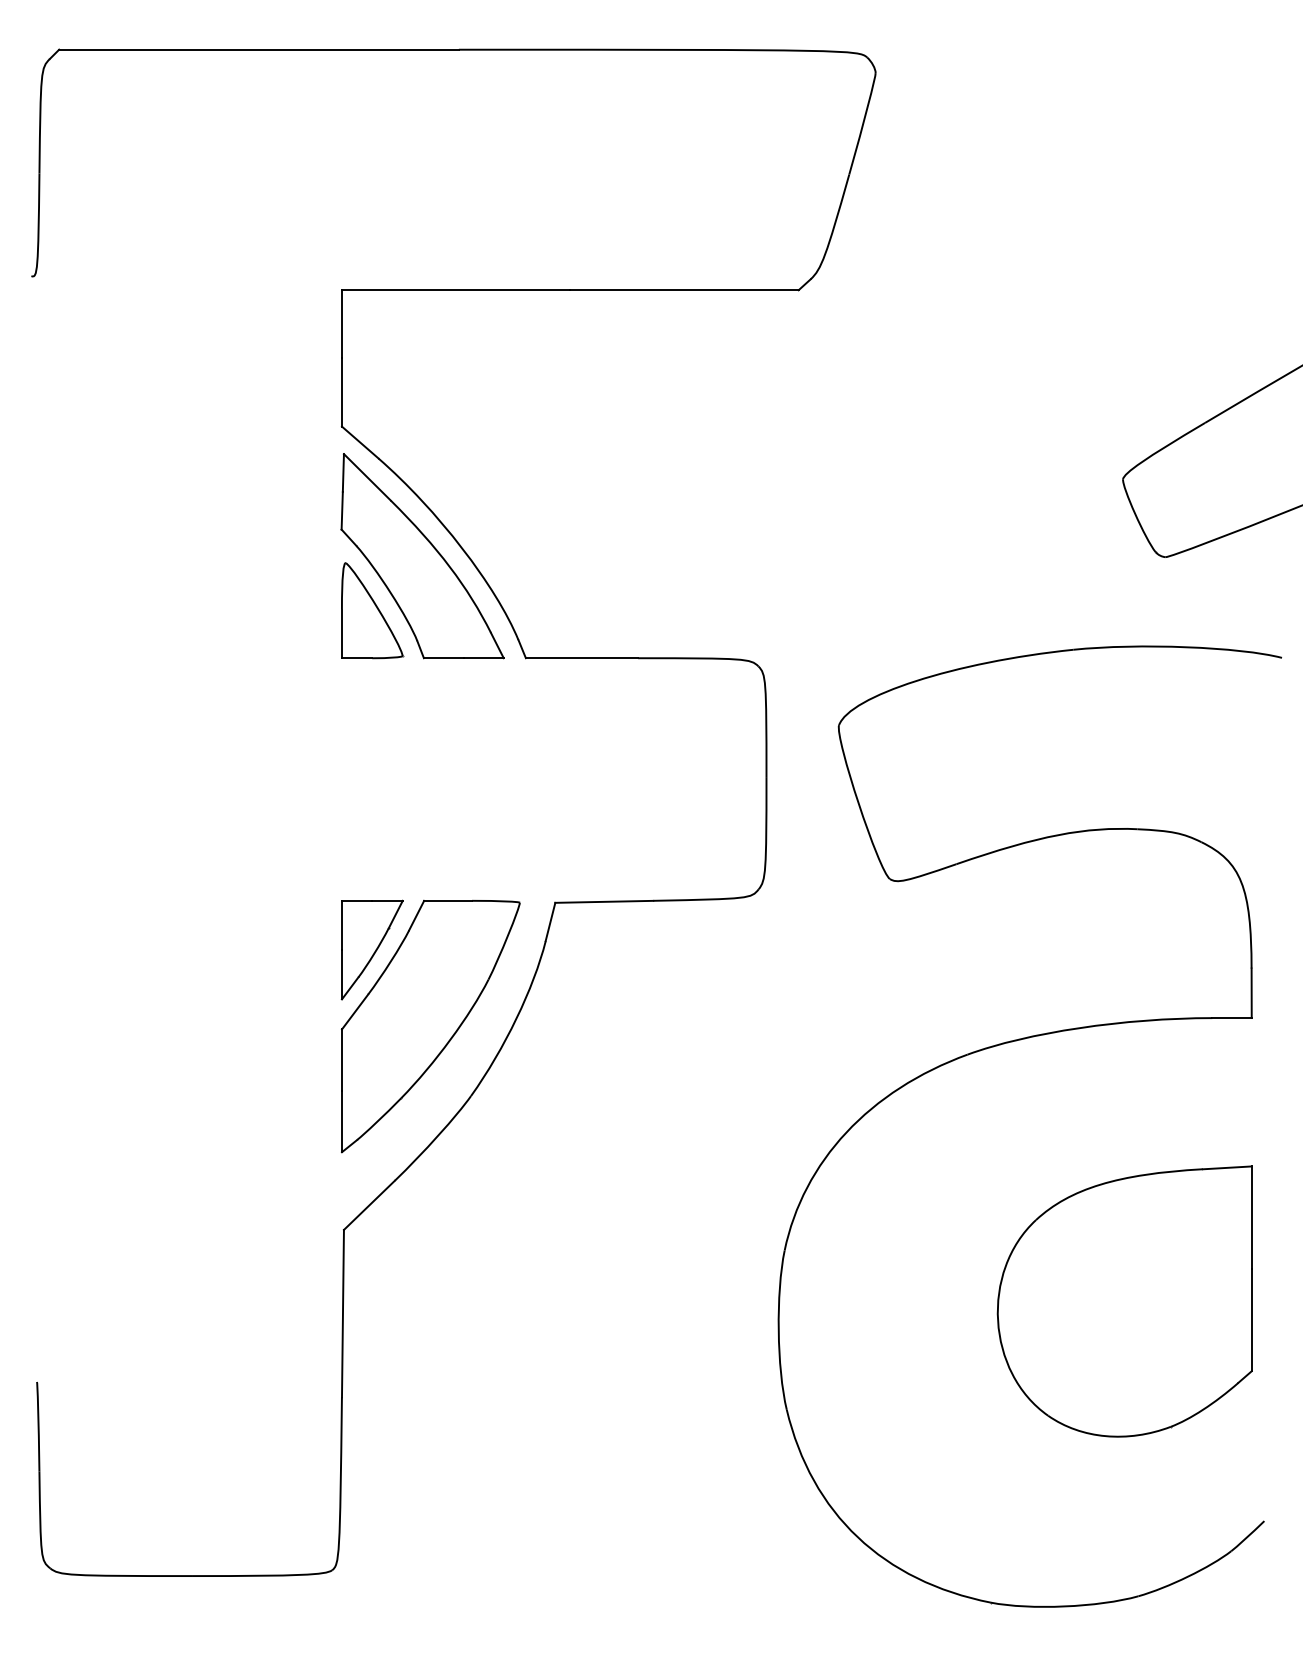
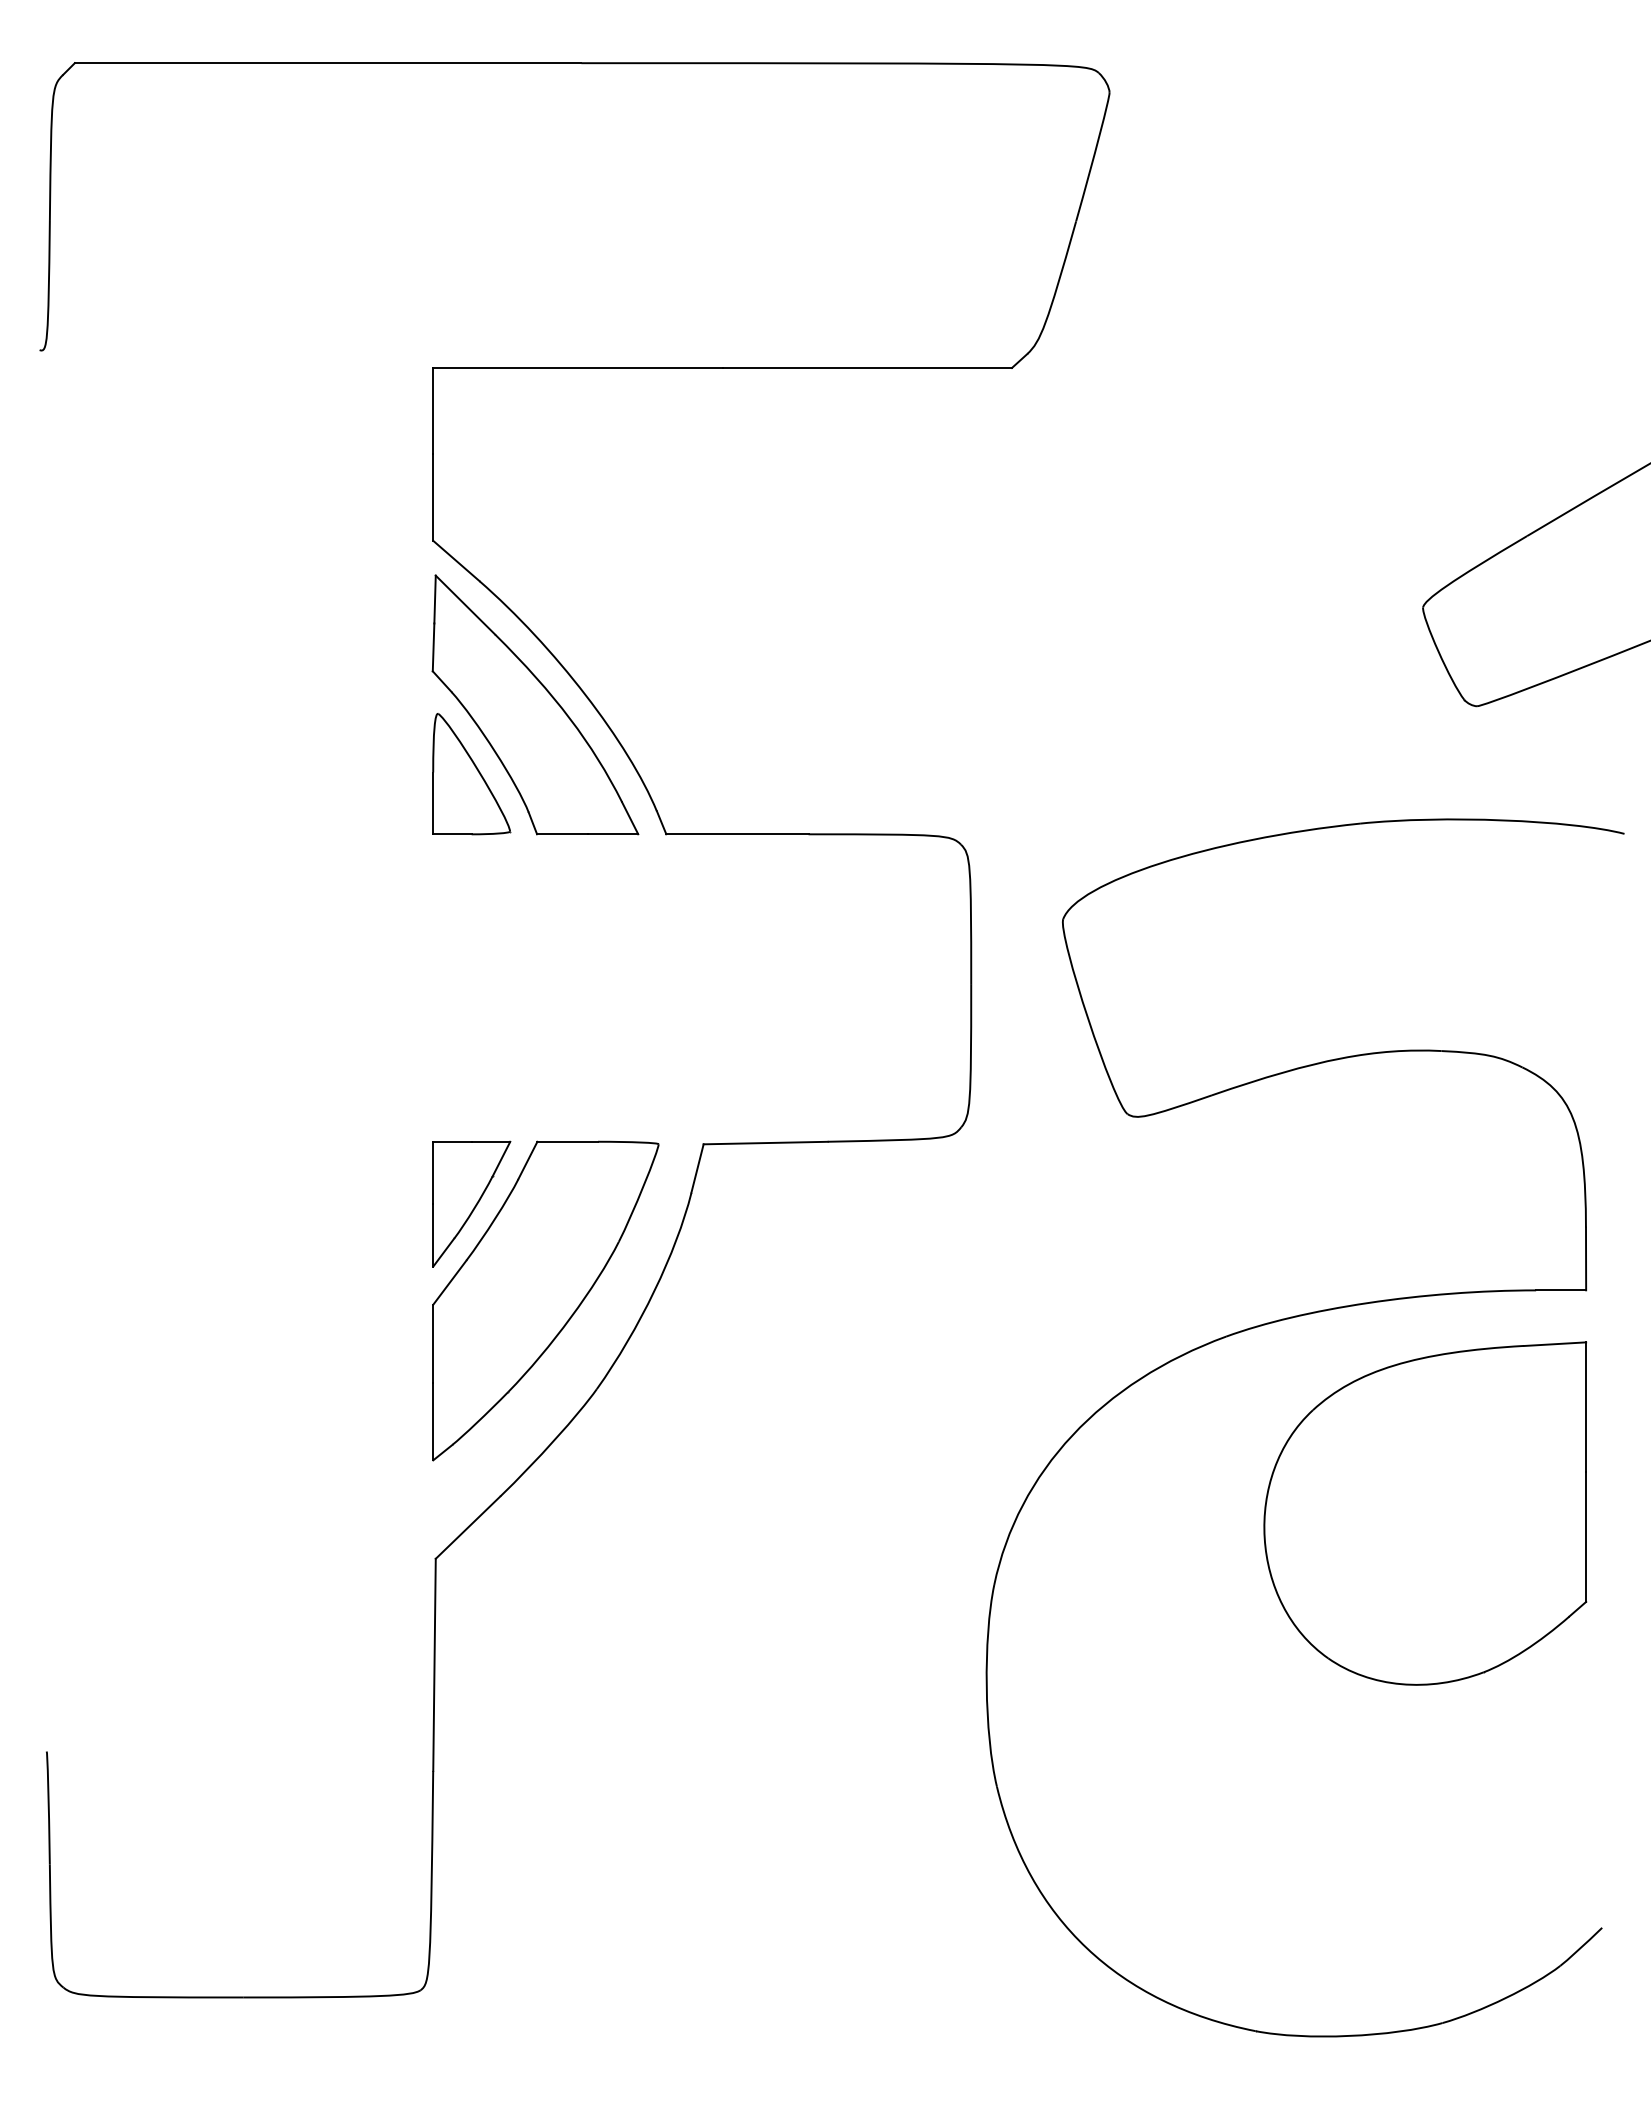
part: (1124, 1301) -> (1425, 1513), moved

